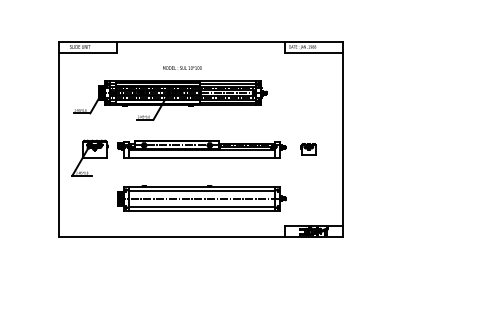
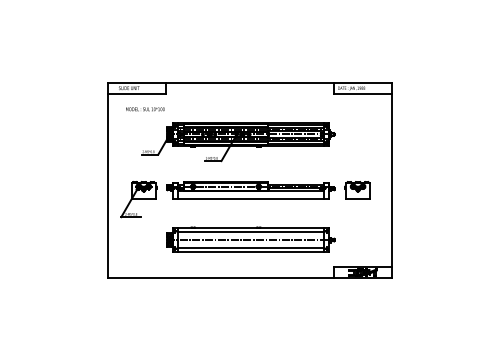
text: (182, 68) -> (145, 109), moved
part: (170, 101) -> (238, 142), moved
part: (308, 149) -> (357, 190), size x1.67

